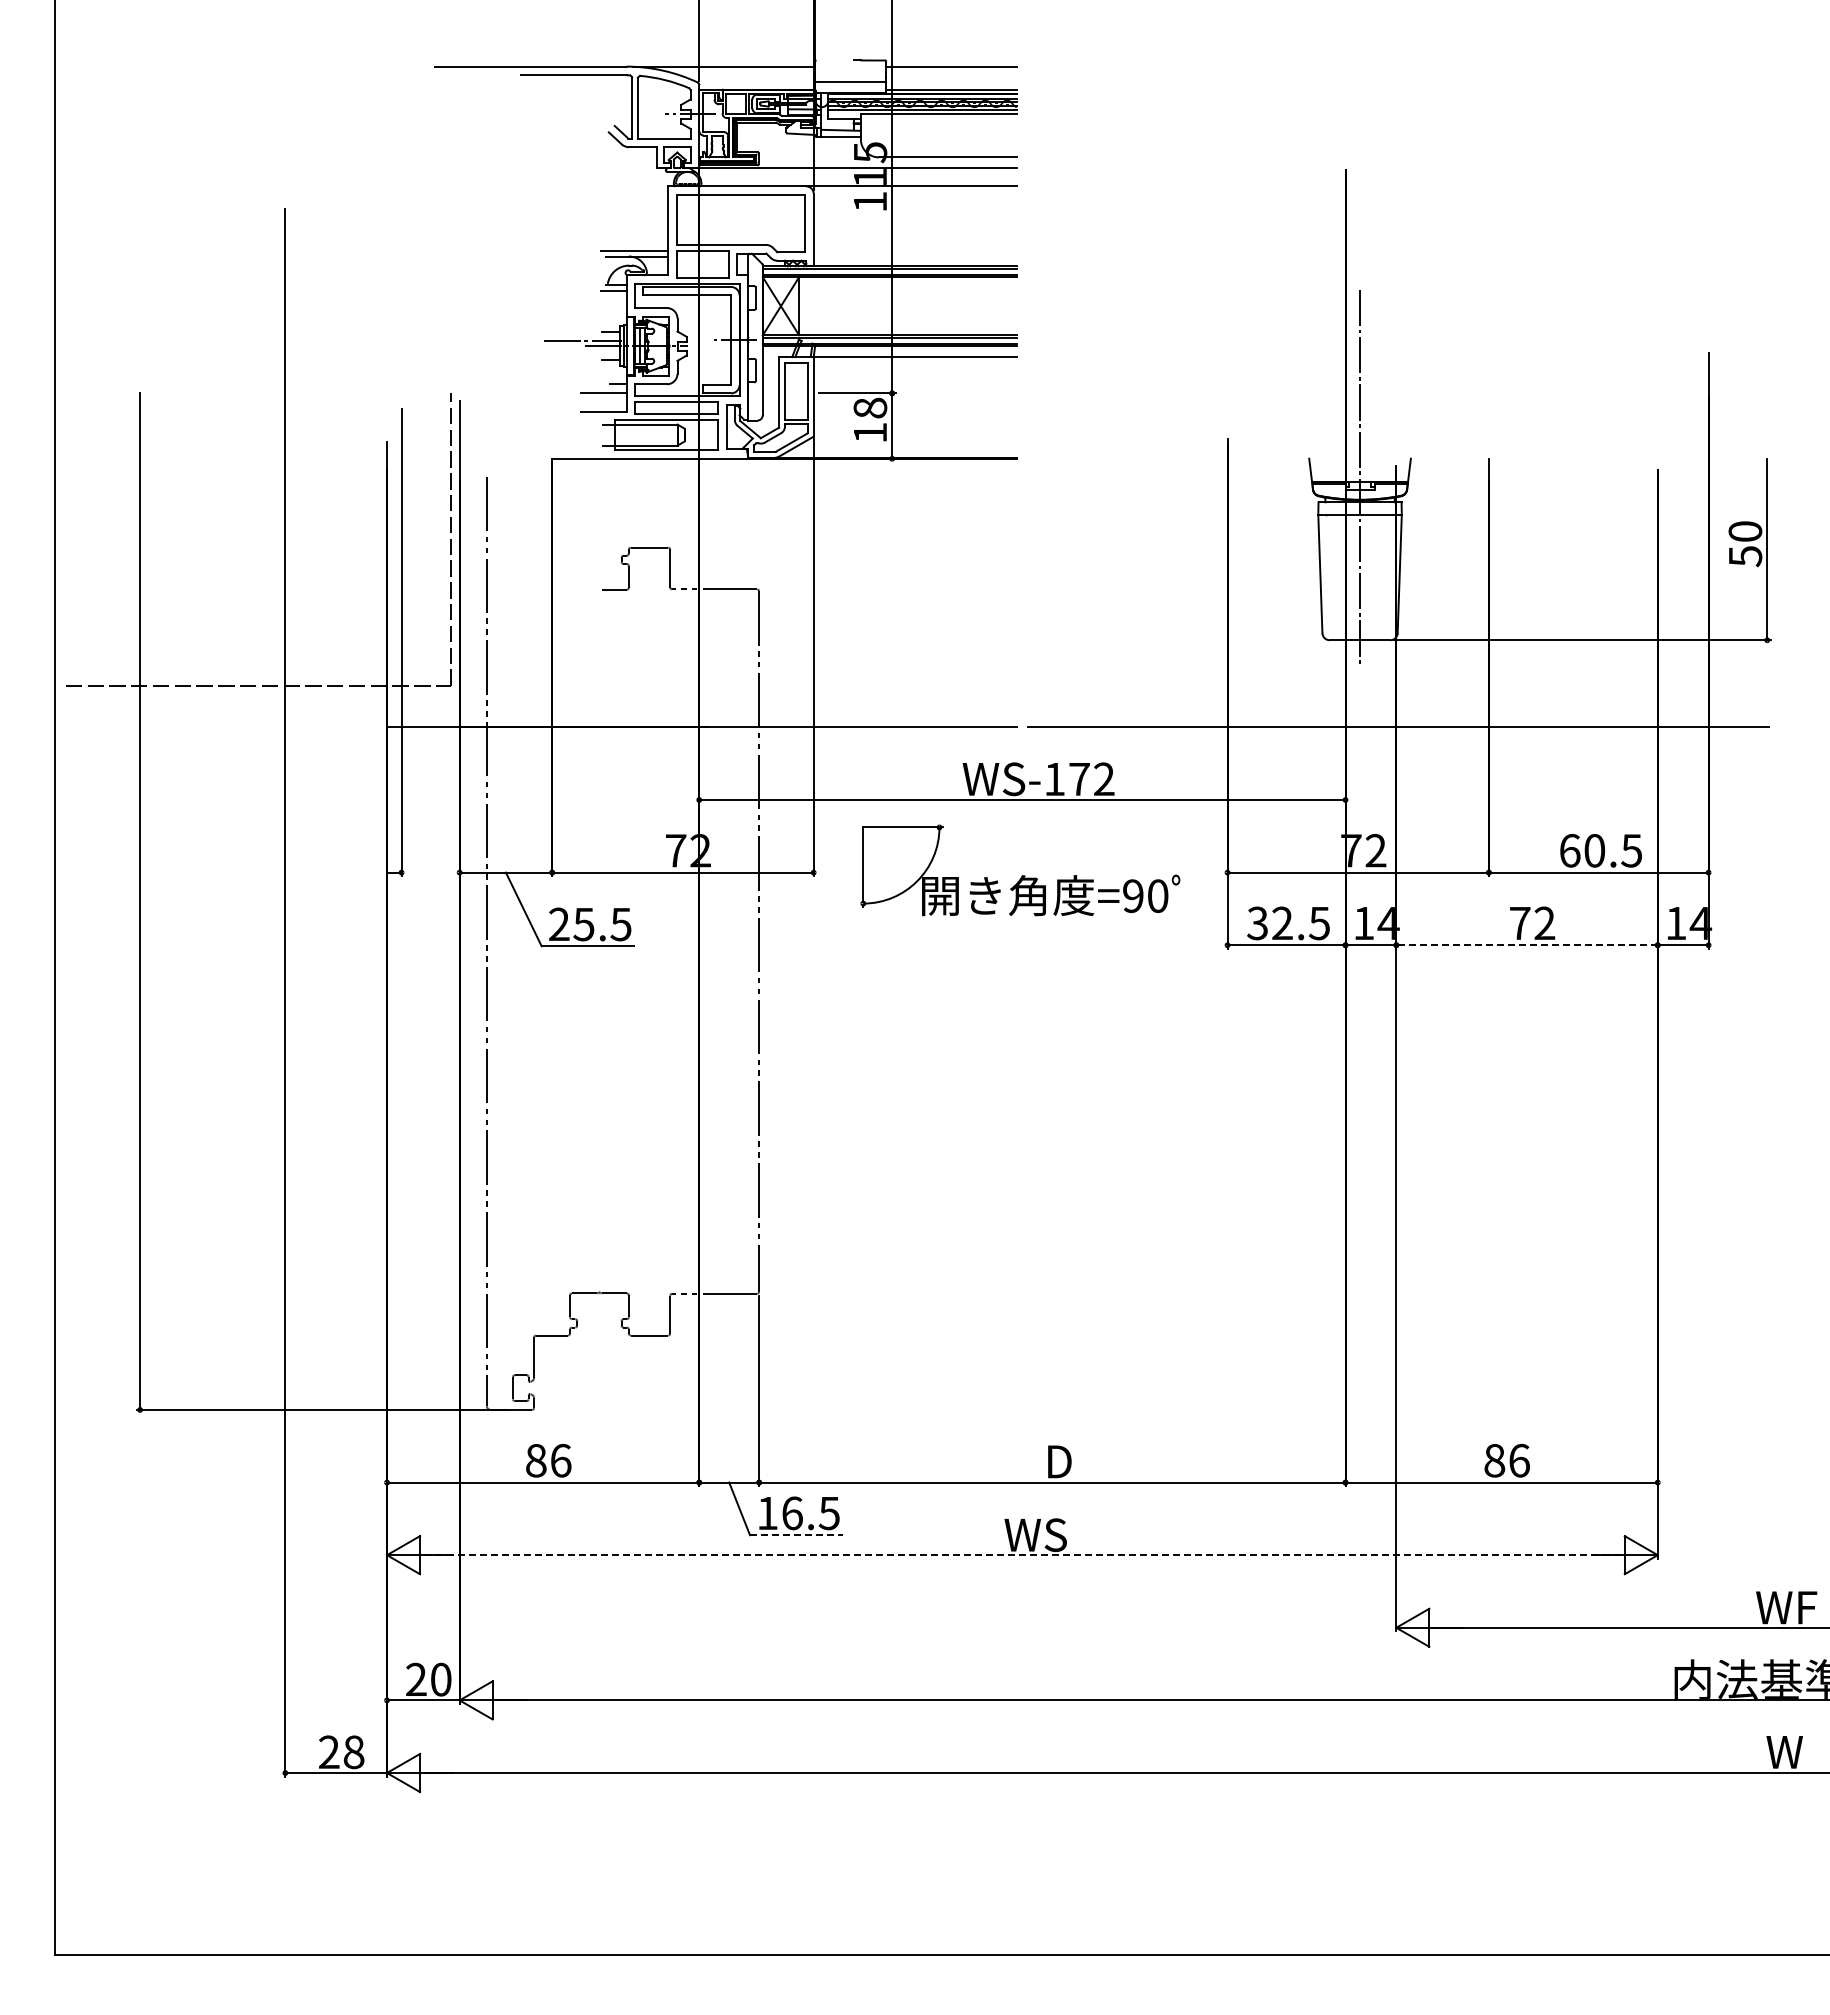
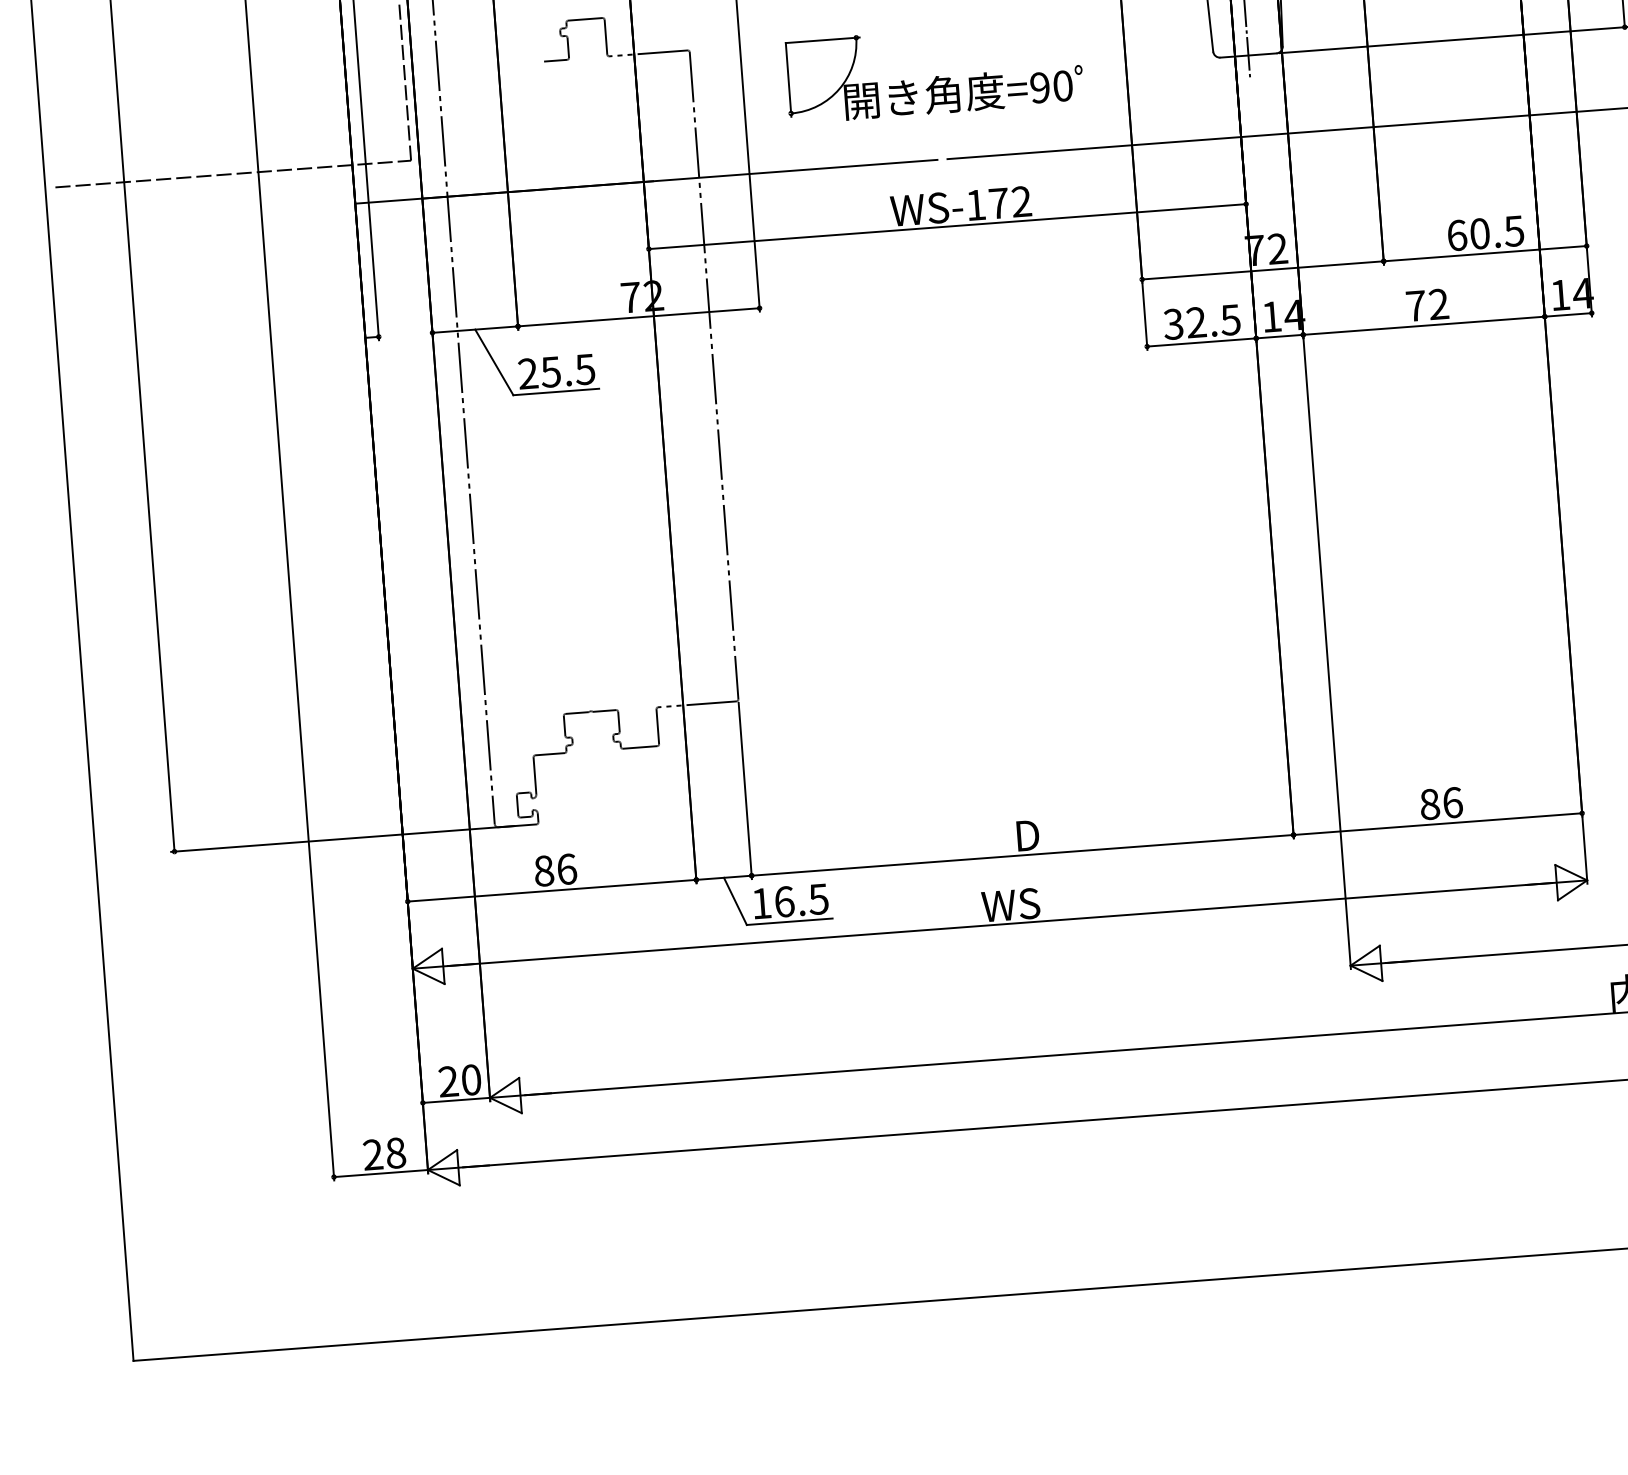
part: (1020, 870) -> (934, 71), moved
line: (1527, 945) -> (1424, 325), dashed -> solid
line: (796, 1535) -> (789, 922), dashed -> solid
line: (1021, 1555) -> (999, 924), dashed -> solid

